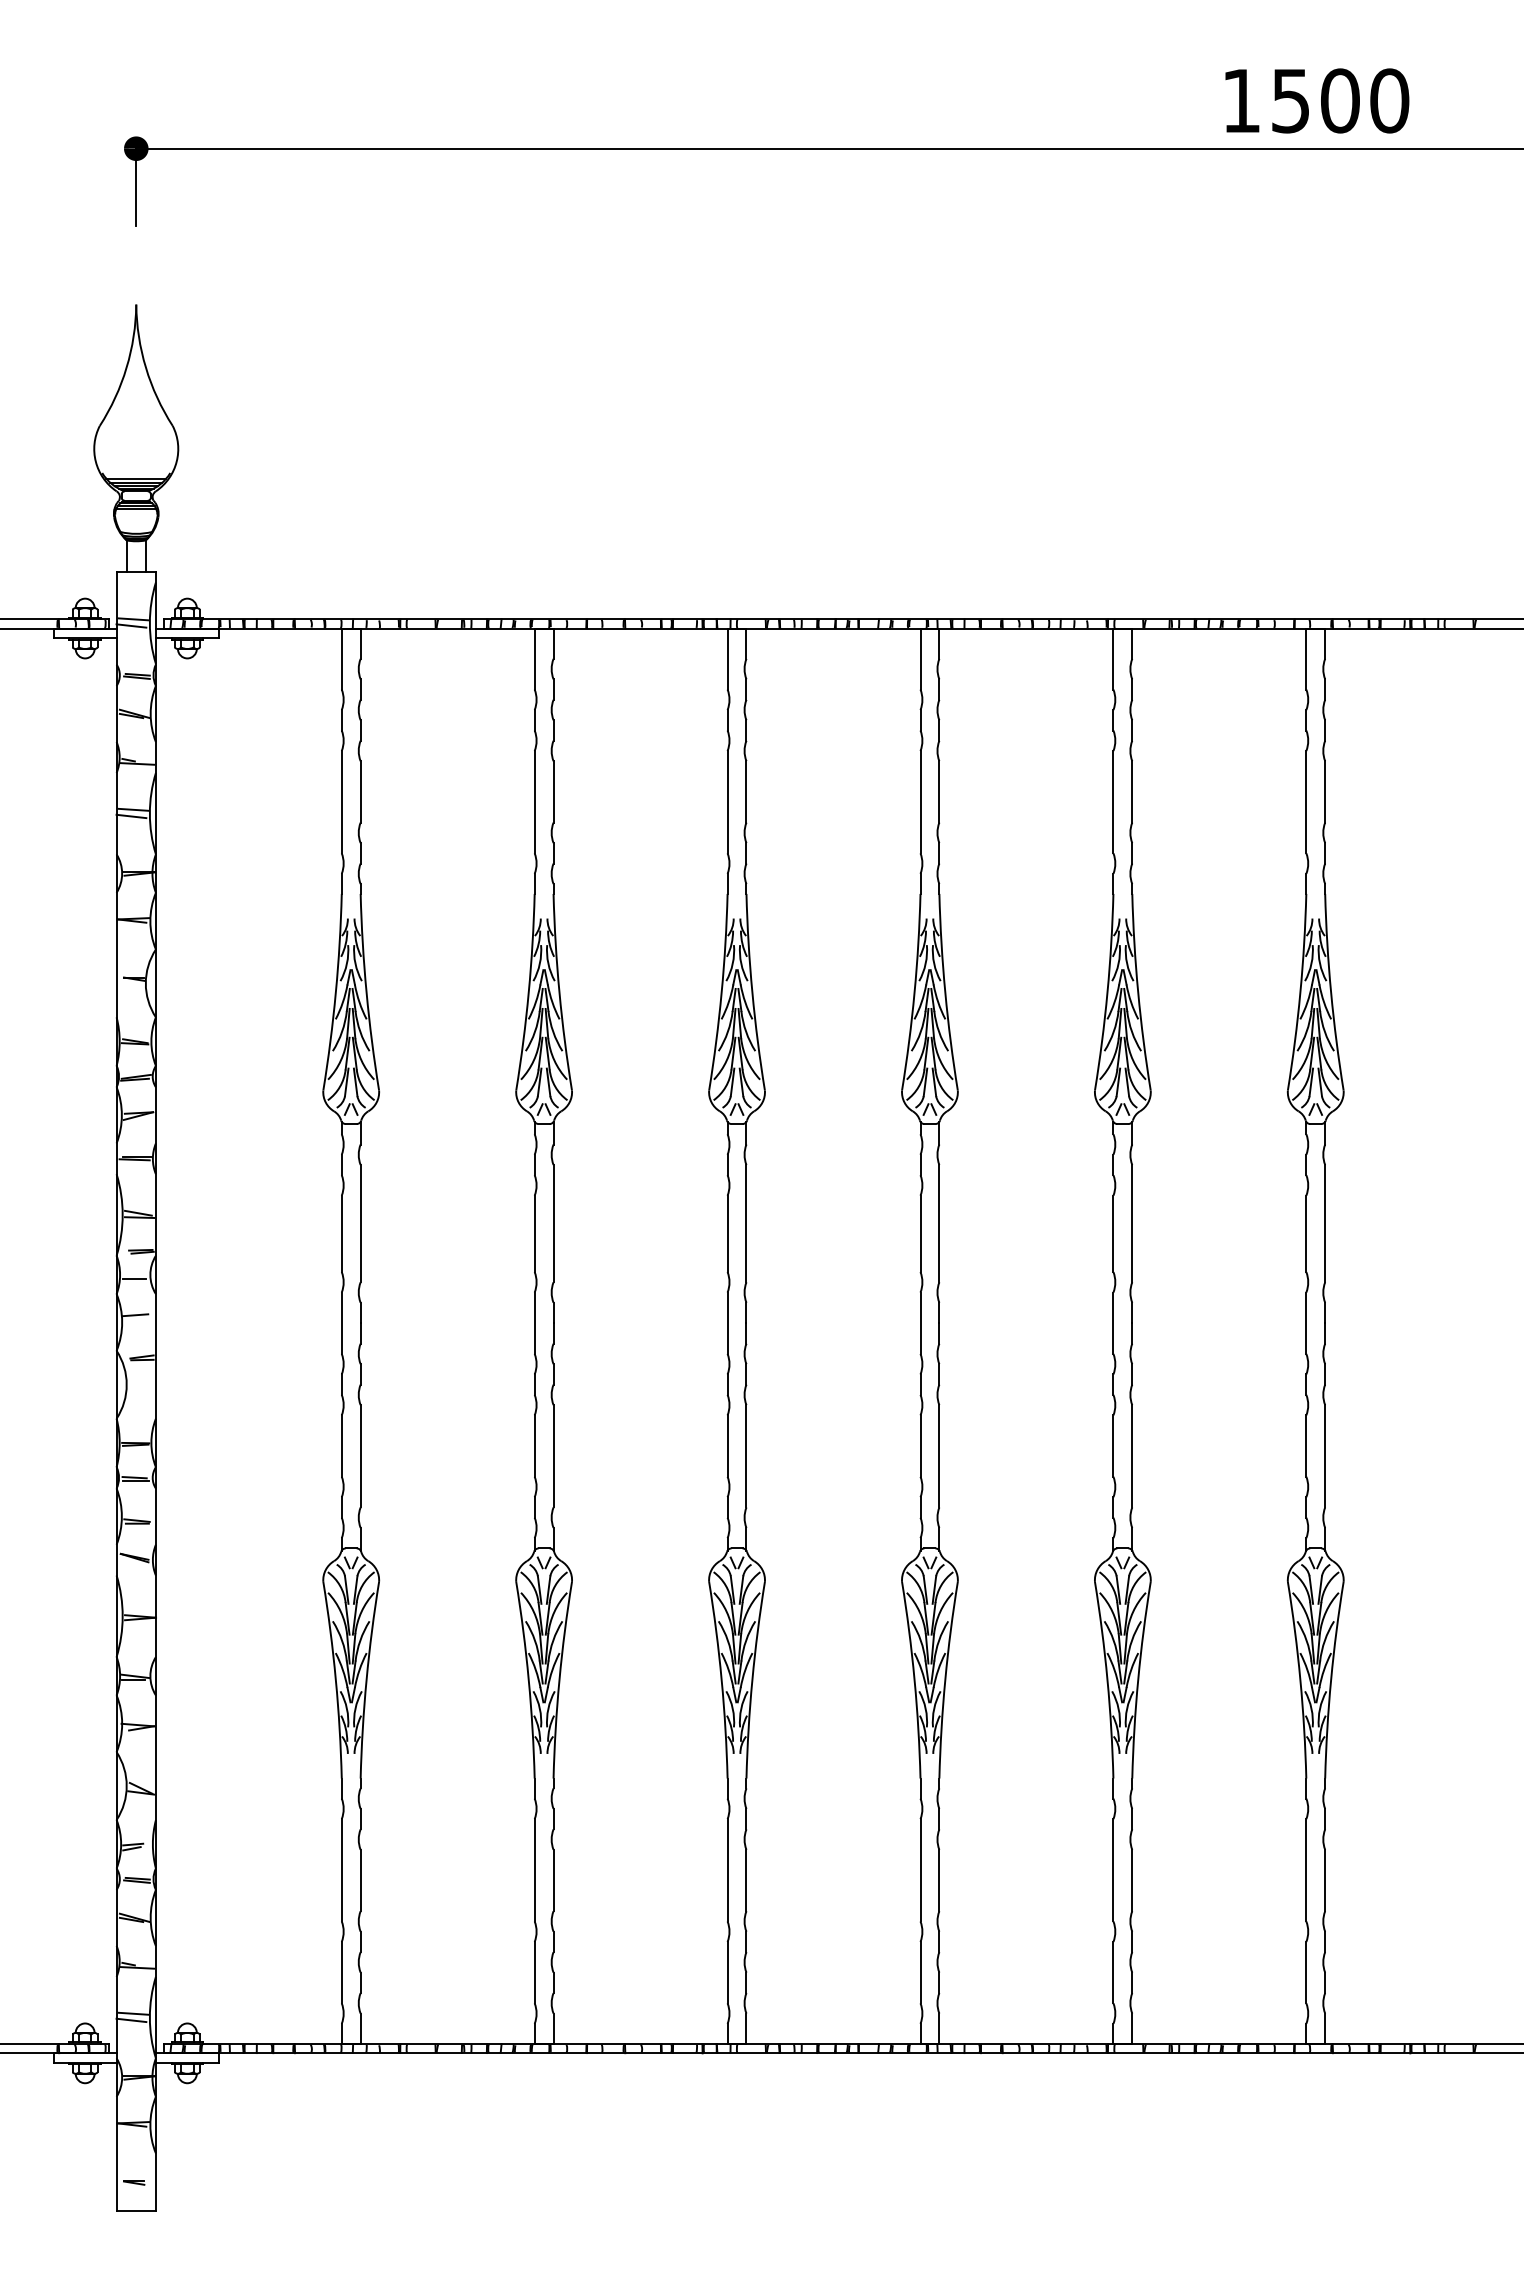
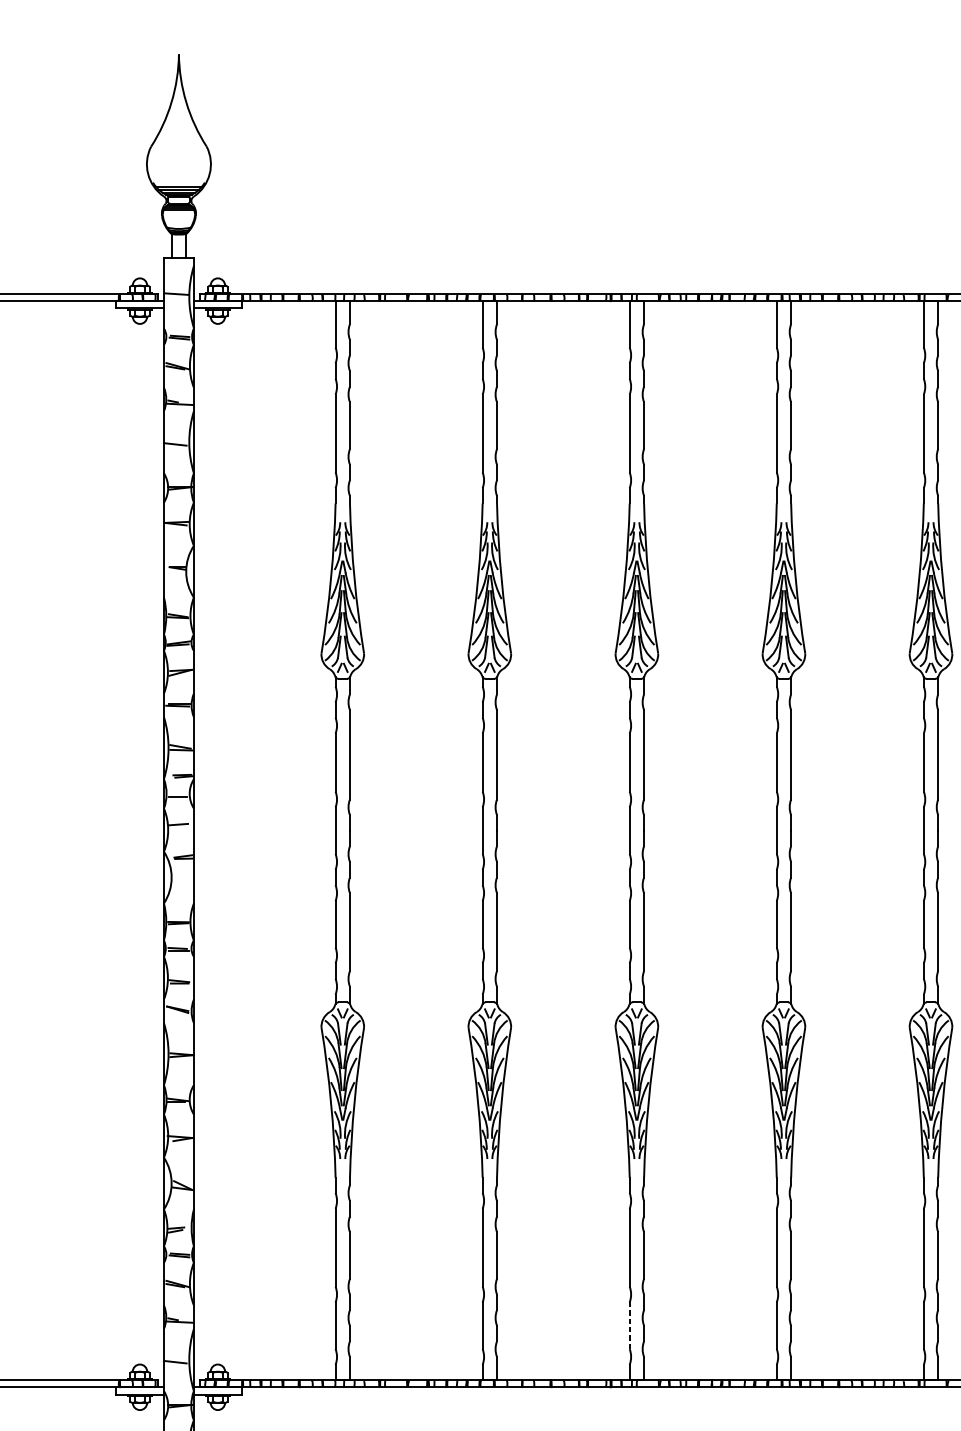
line: (131, 625) -> (175, 298), removed
line: (133, 809) -> (176, 439), removed
line: (727, 1972) -> (629, 1325), solid -> dashed
line: (133, 2013) -> (176, 1356), removed

